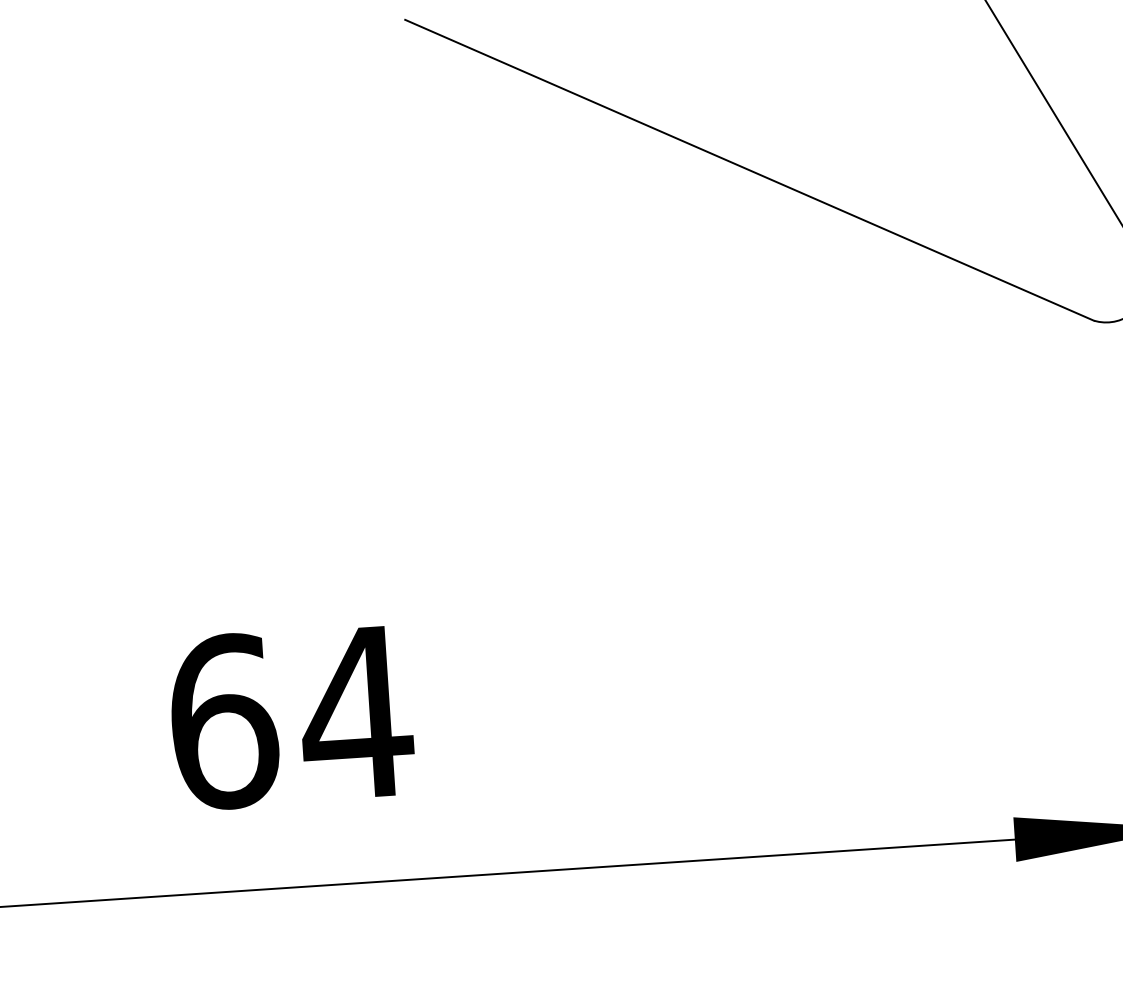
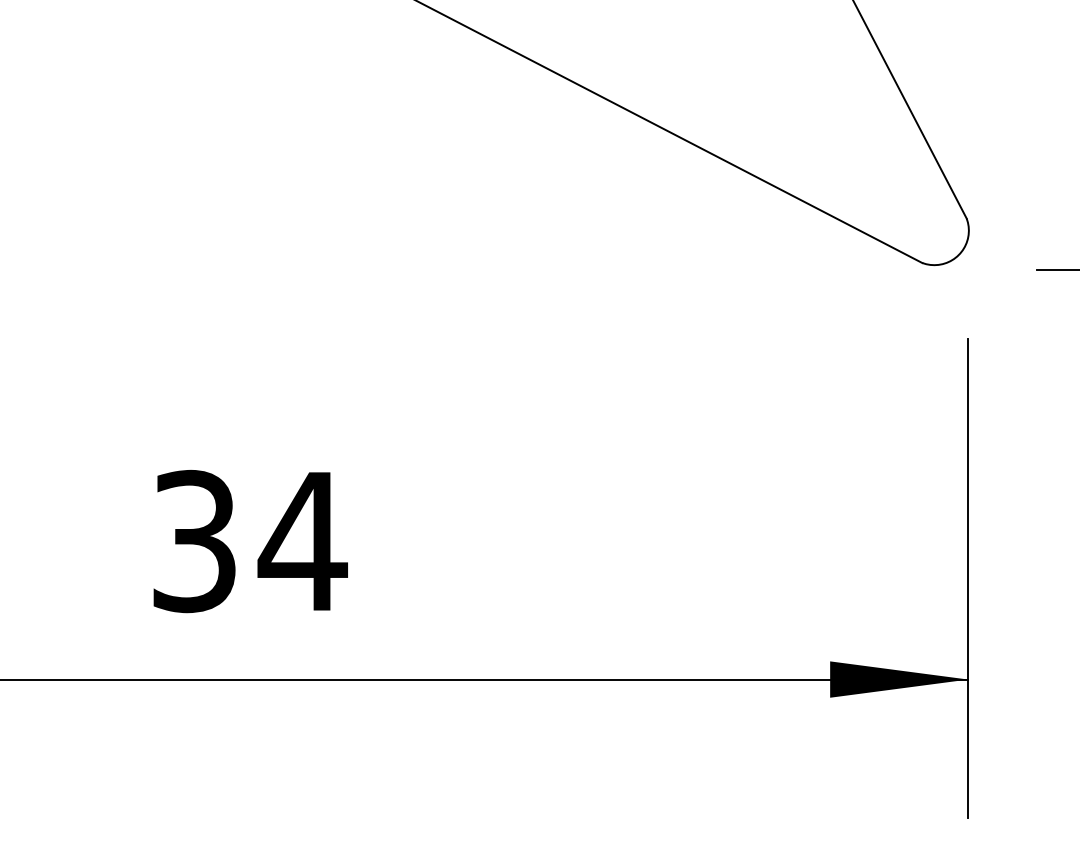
text: (224, 721) -> (195, 541), 64 -> 34

